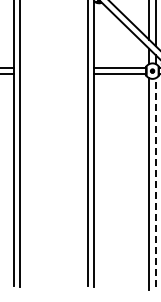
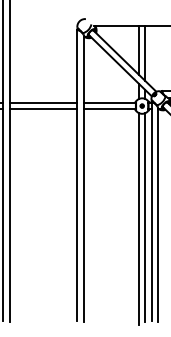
line: (53, 67) -> (43, 102), added
line: (53, 74) -> (43, 109), added
line: (155, 181) -> (145, 216), dashed -> solid

